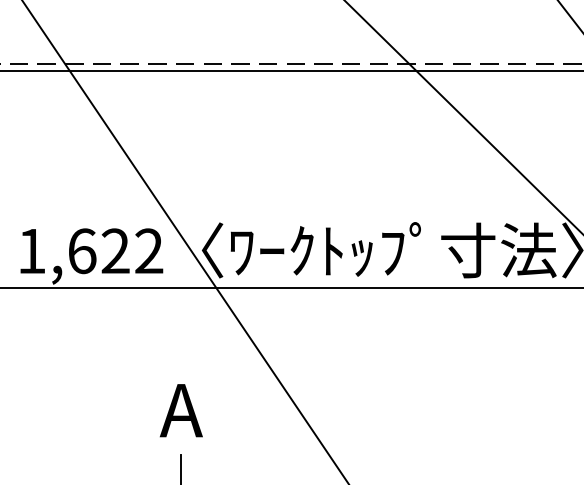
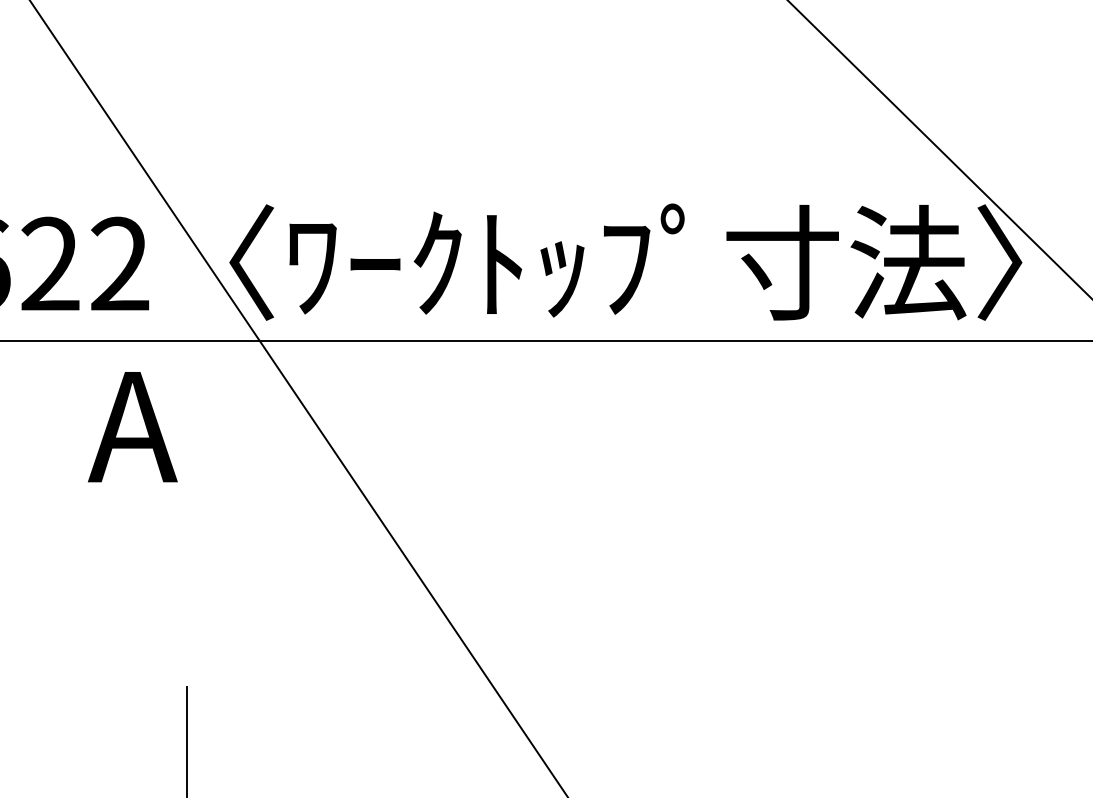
text: (180, 410) -> (131, 426), moved

